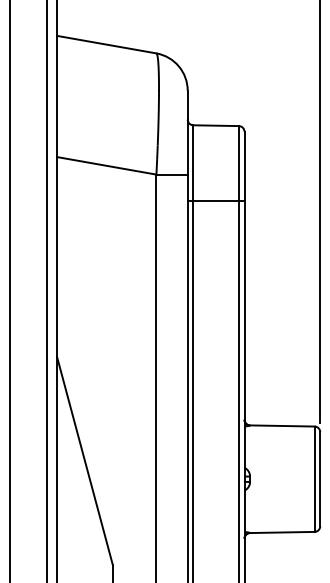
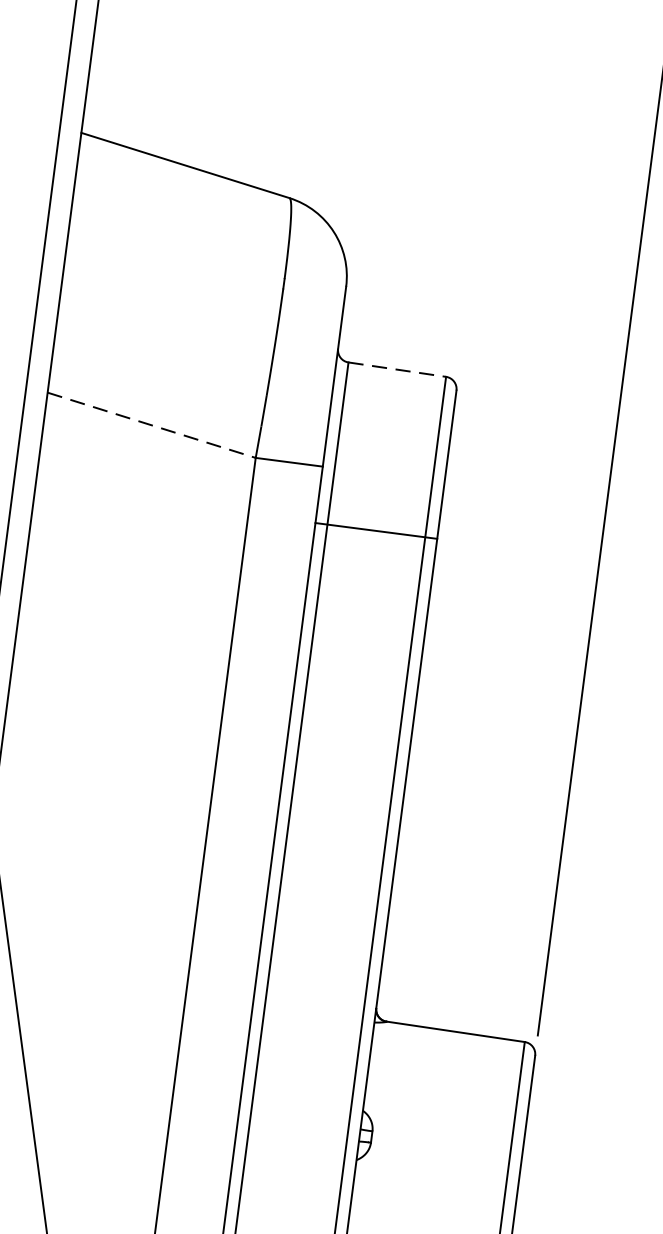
line: (216, 125) -> (398, 369), solid -> dashed
line: (107, 165) -> (153, 424), solid -> dashed

